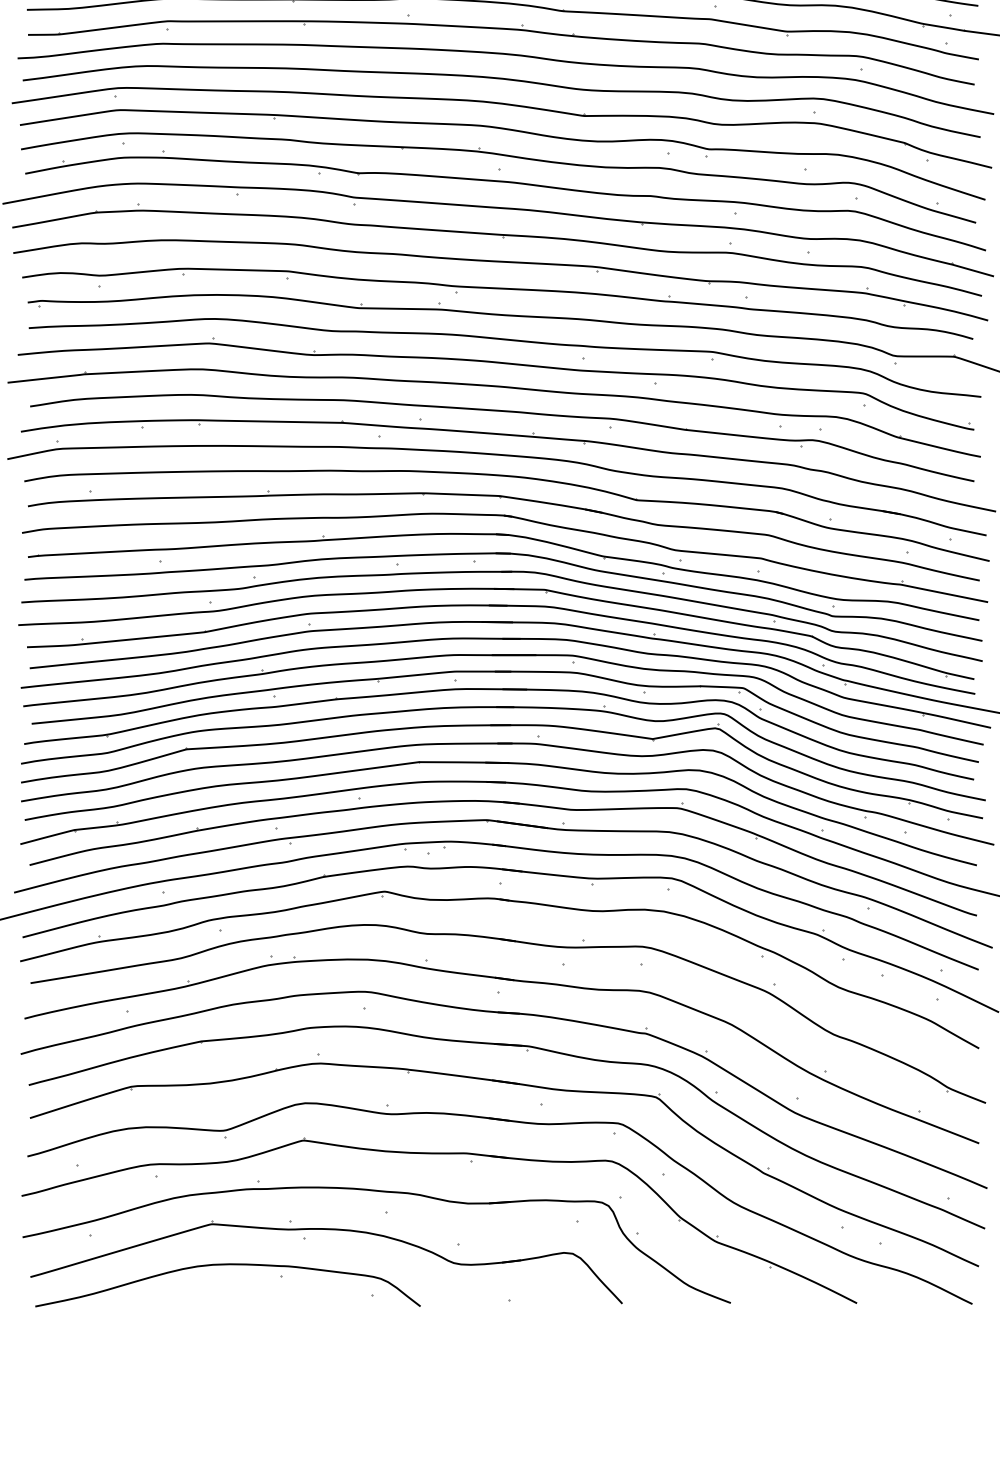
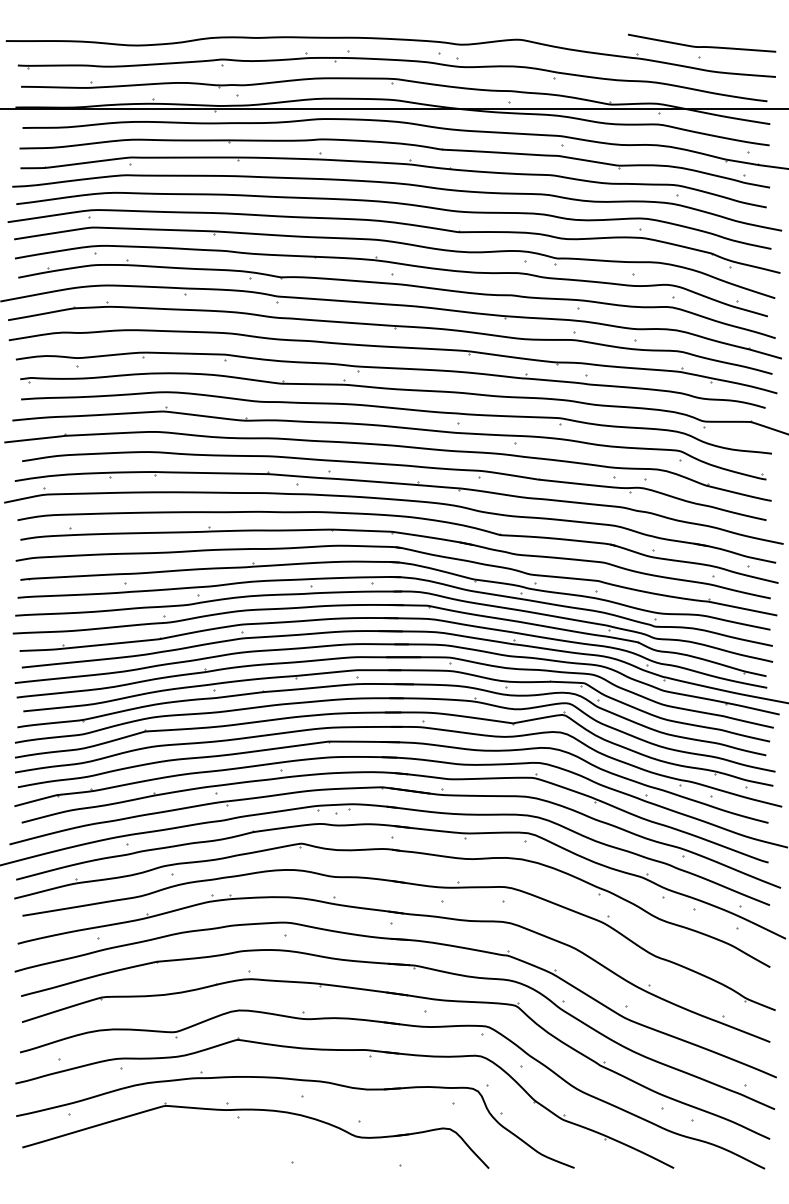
part: (228, 1265) -> (178, 1138), removed

